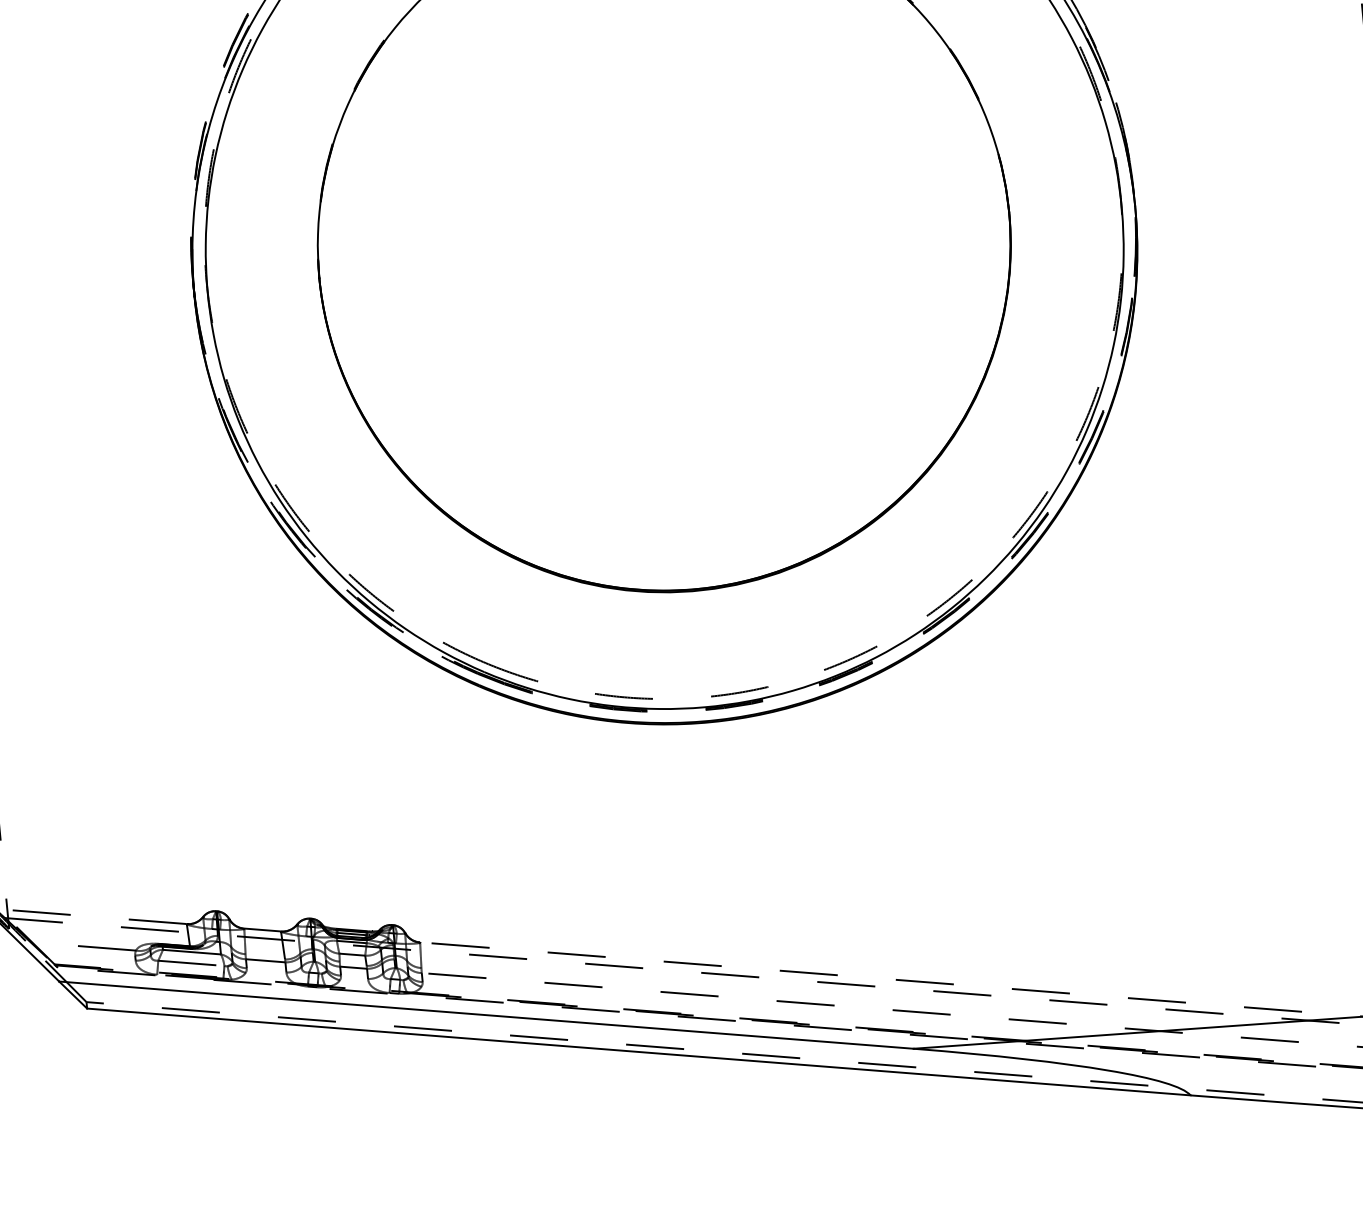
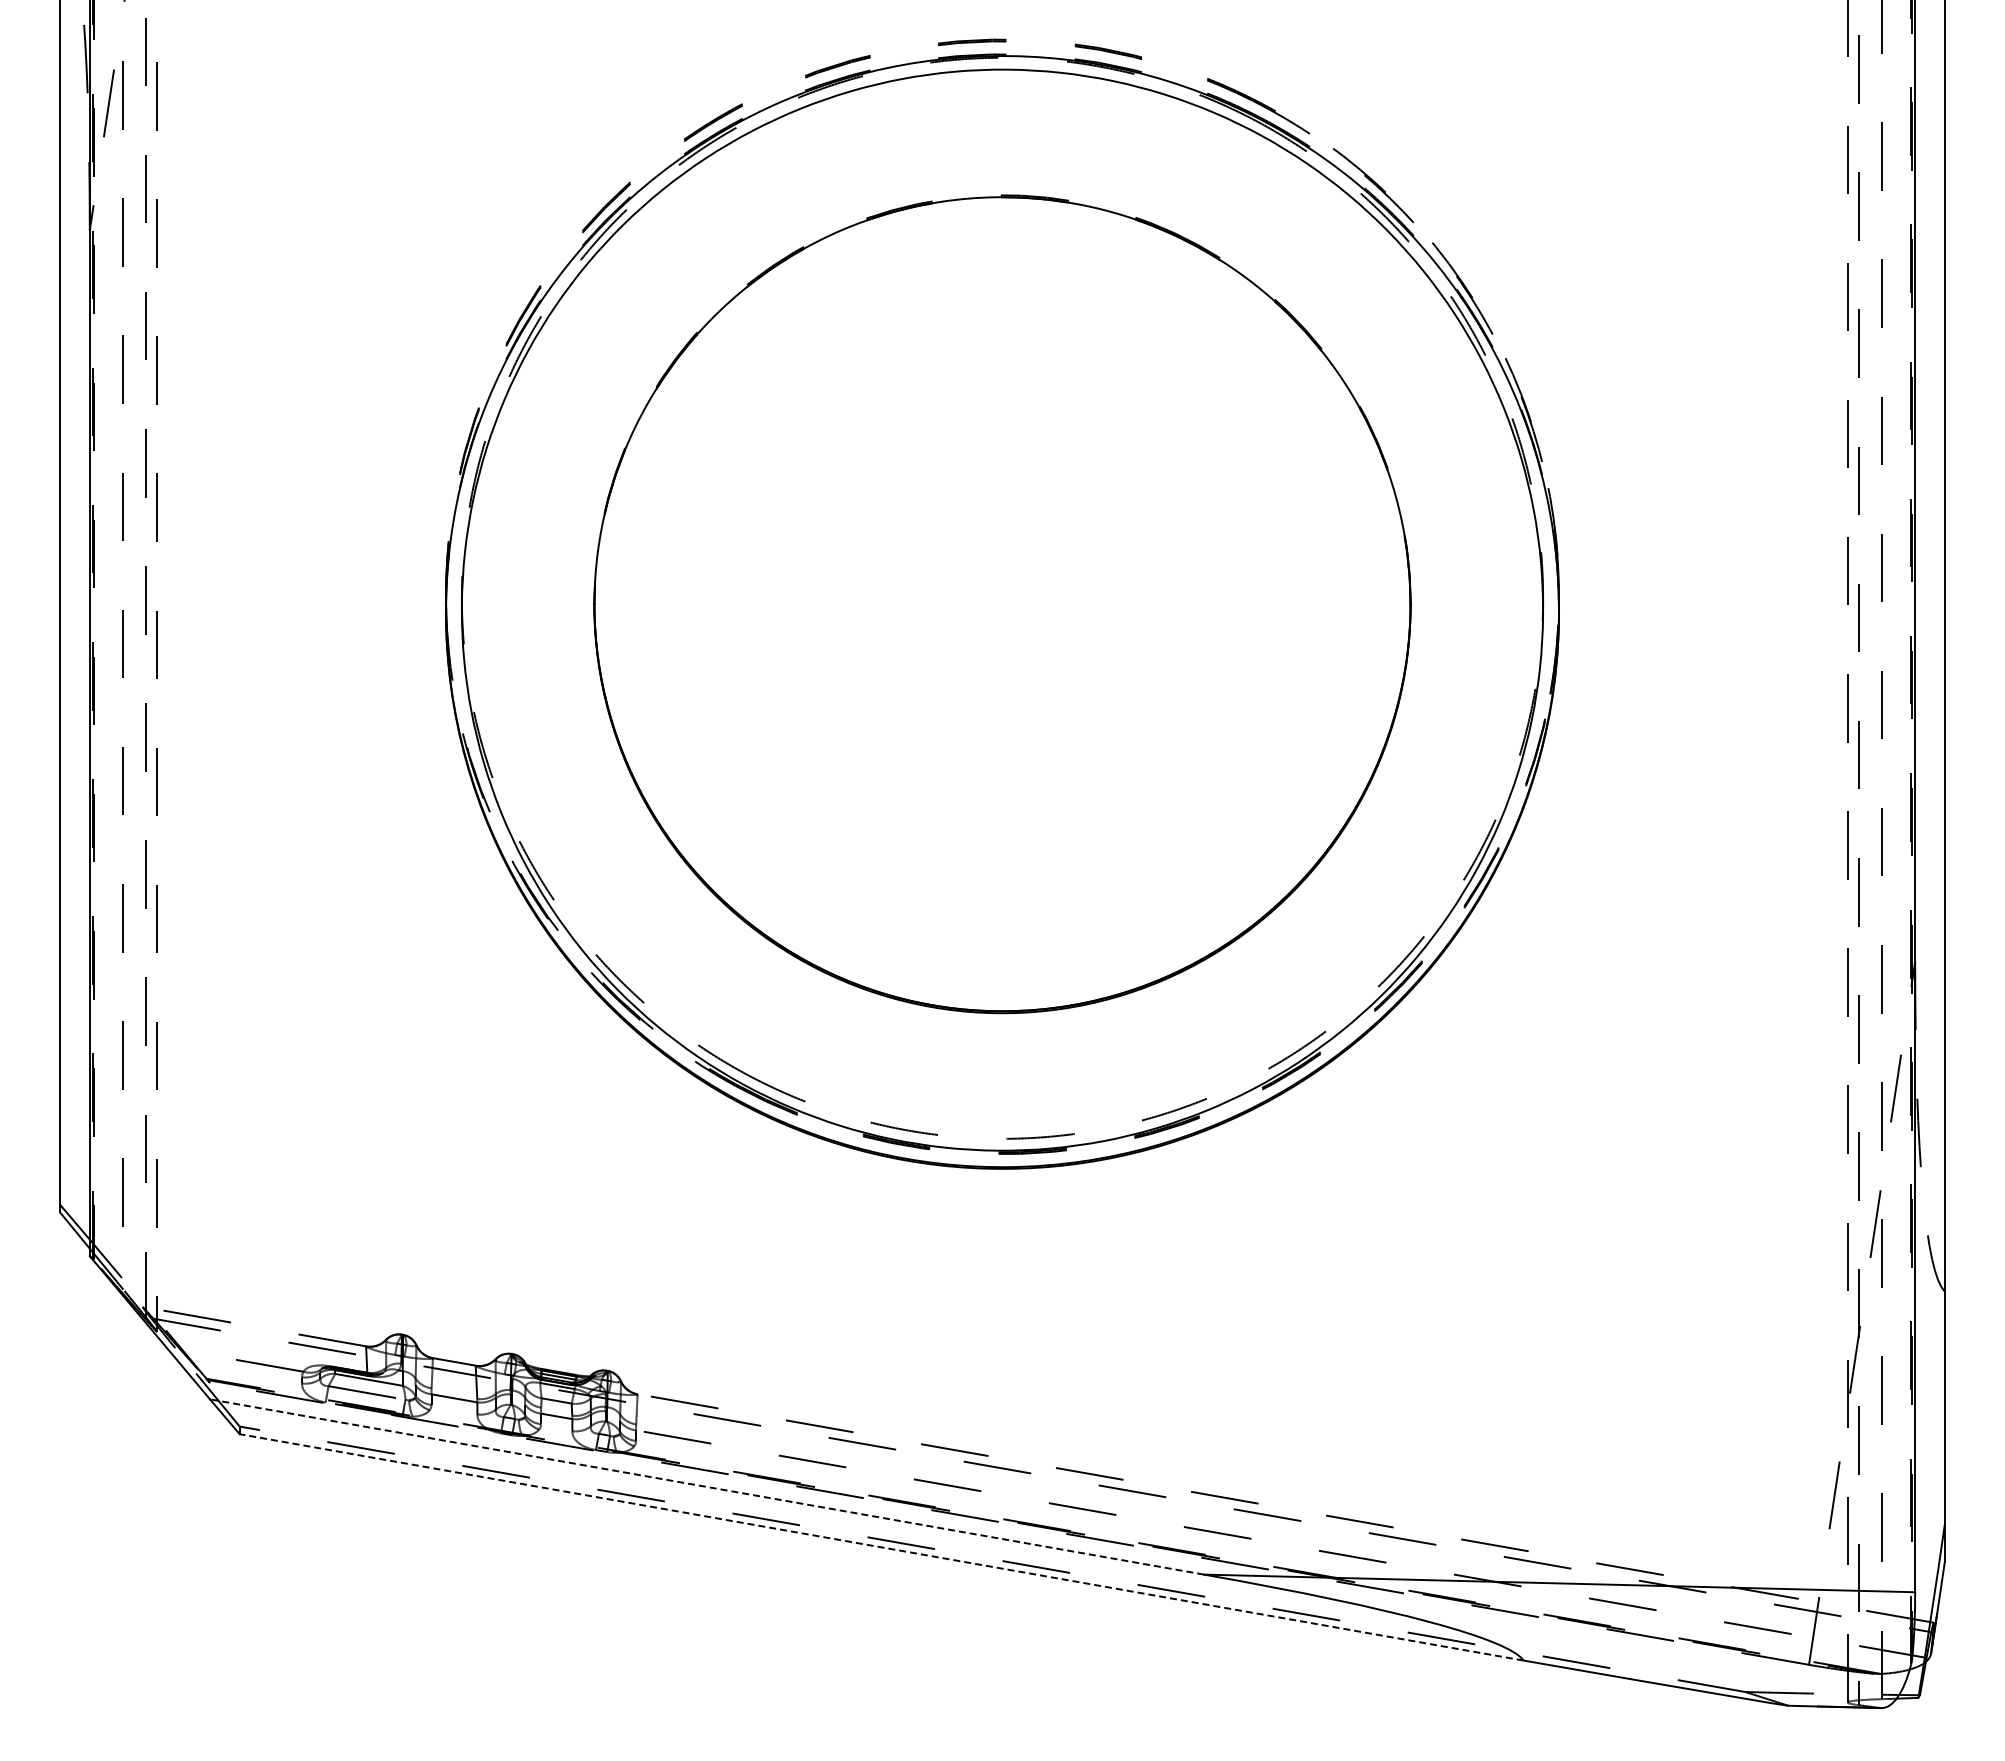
line: (486, 1014) -> (707, 1486), solid -> dashed
line: (638, 1052) -> (881, 1547), solid -> dashed

